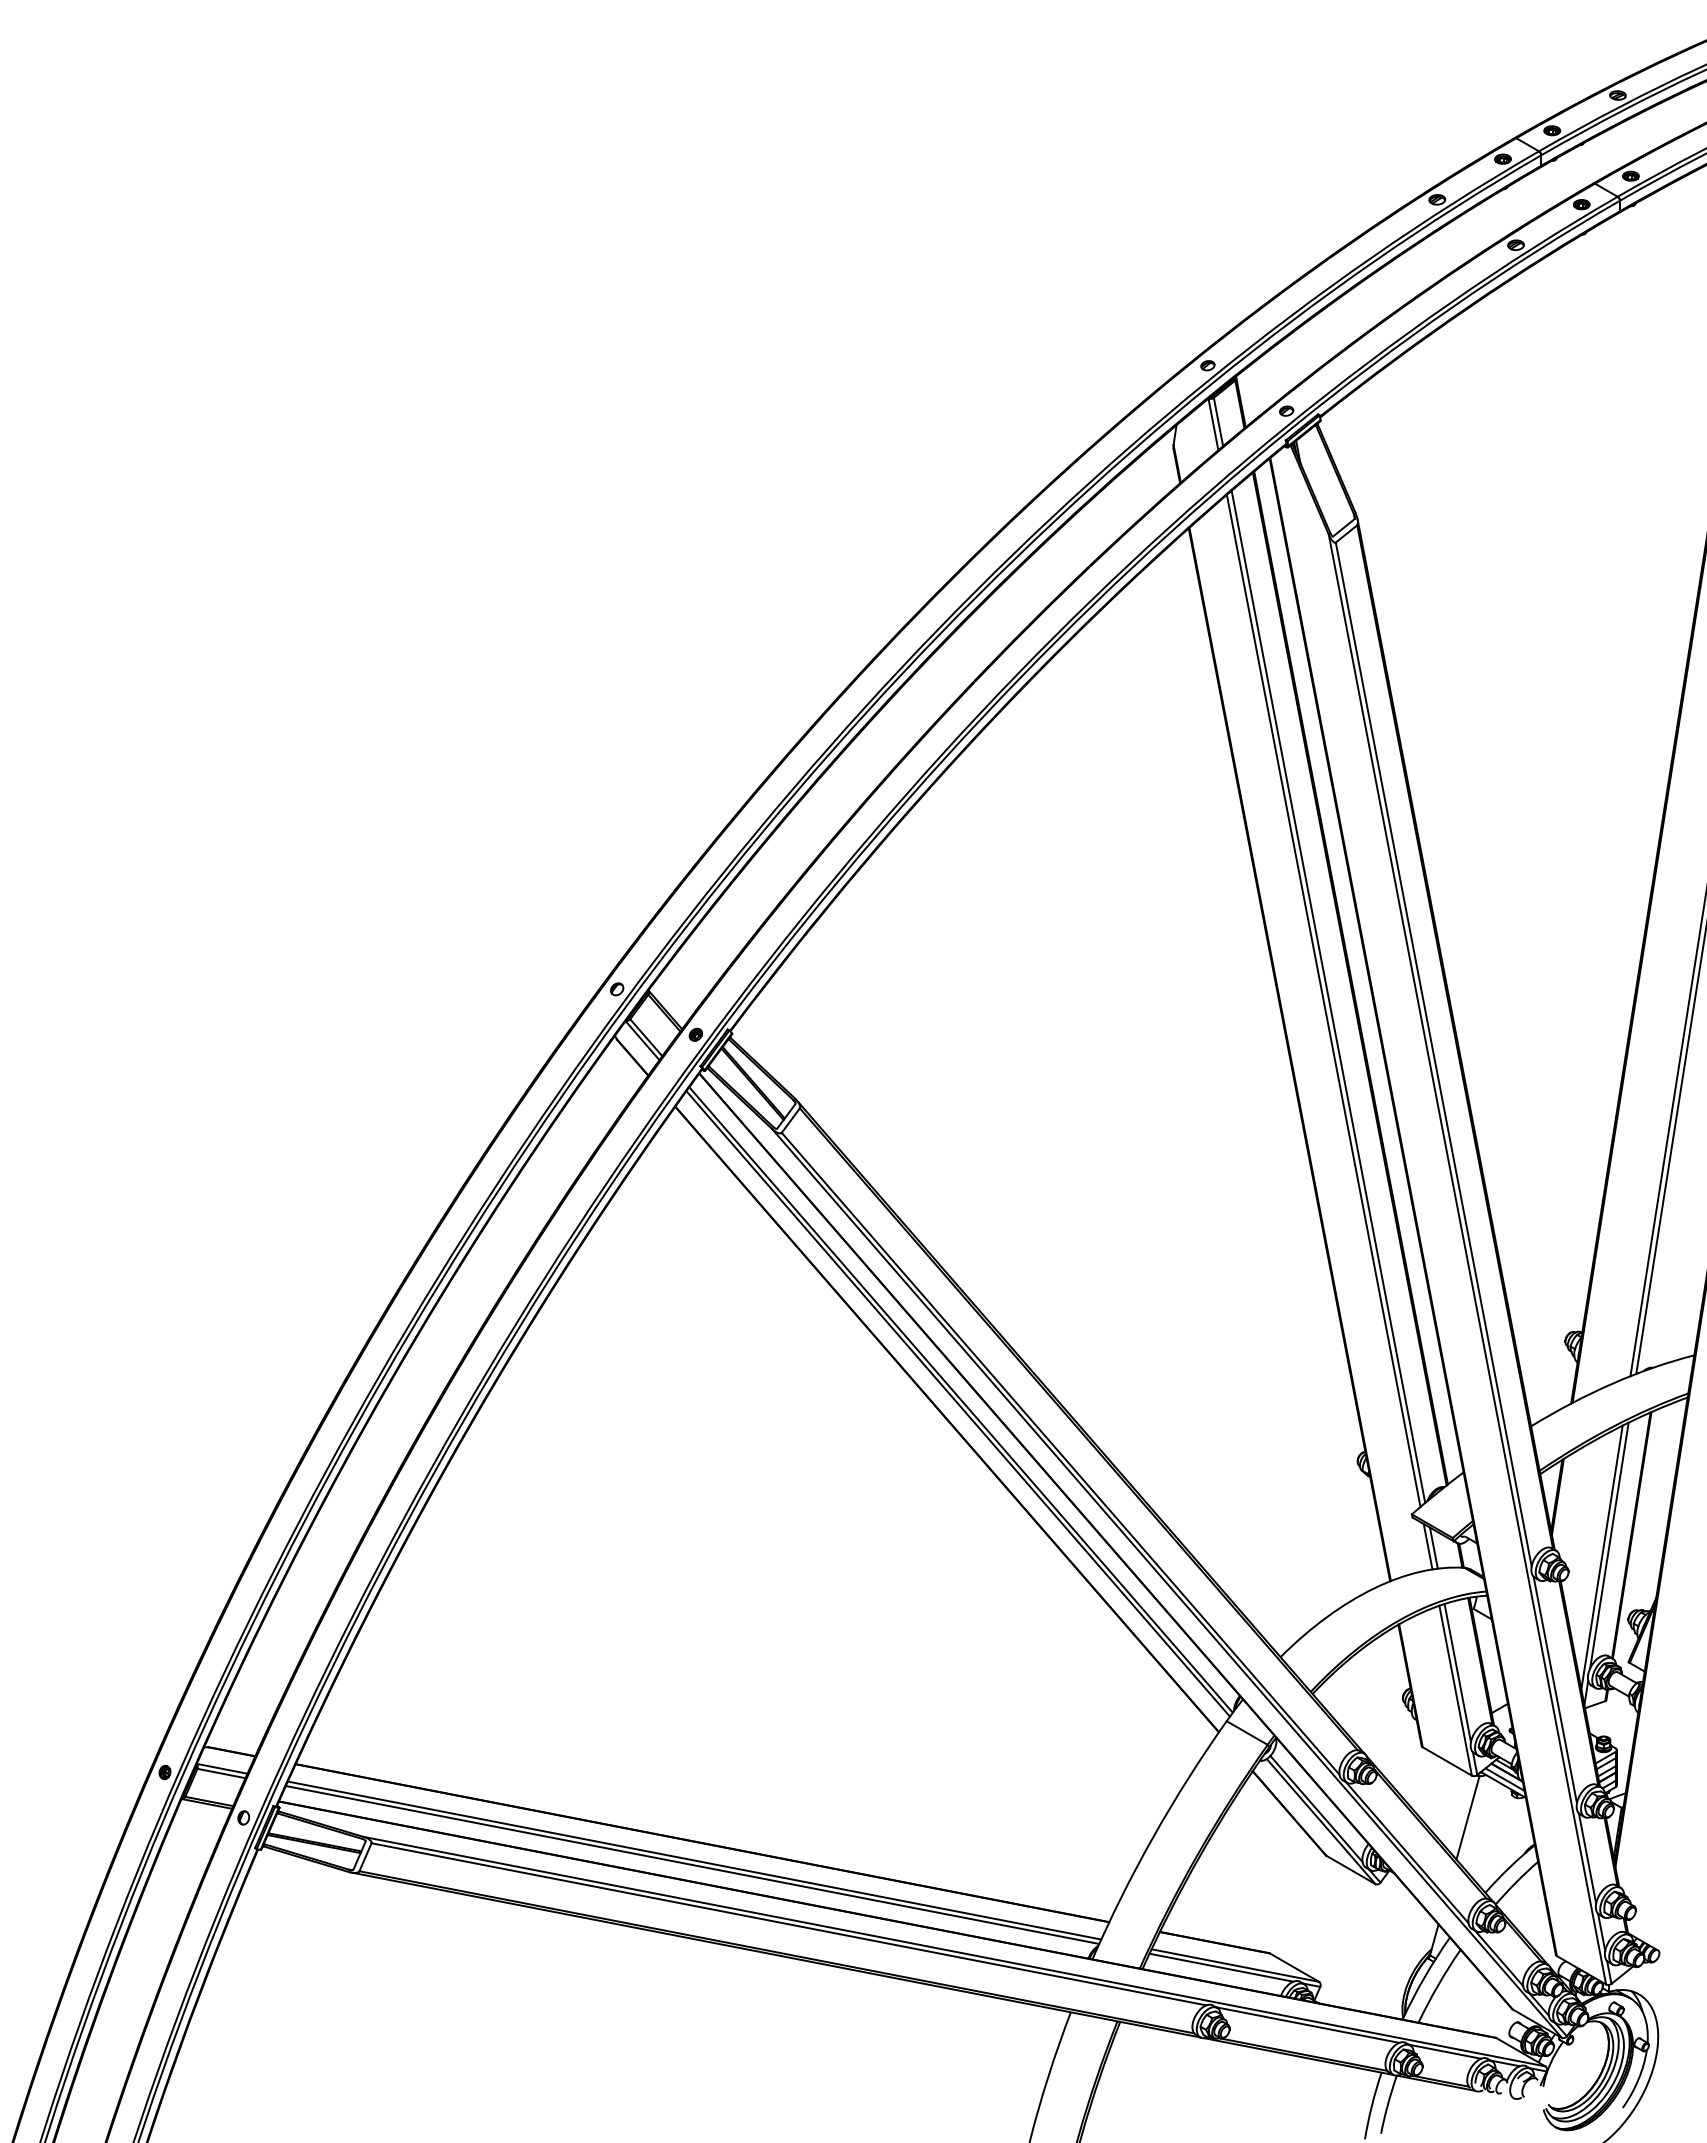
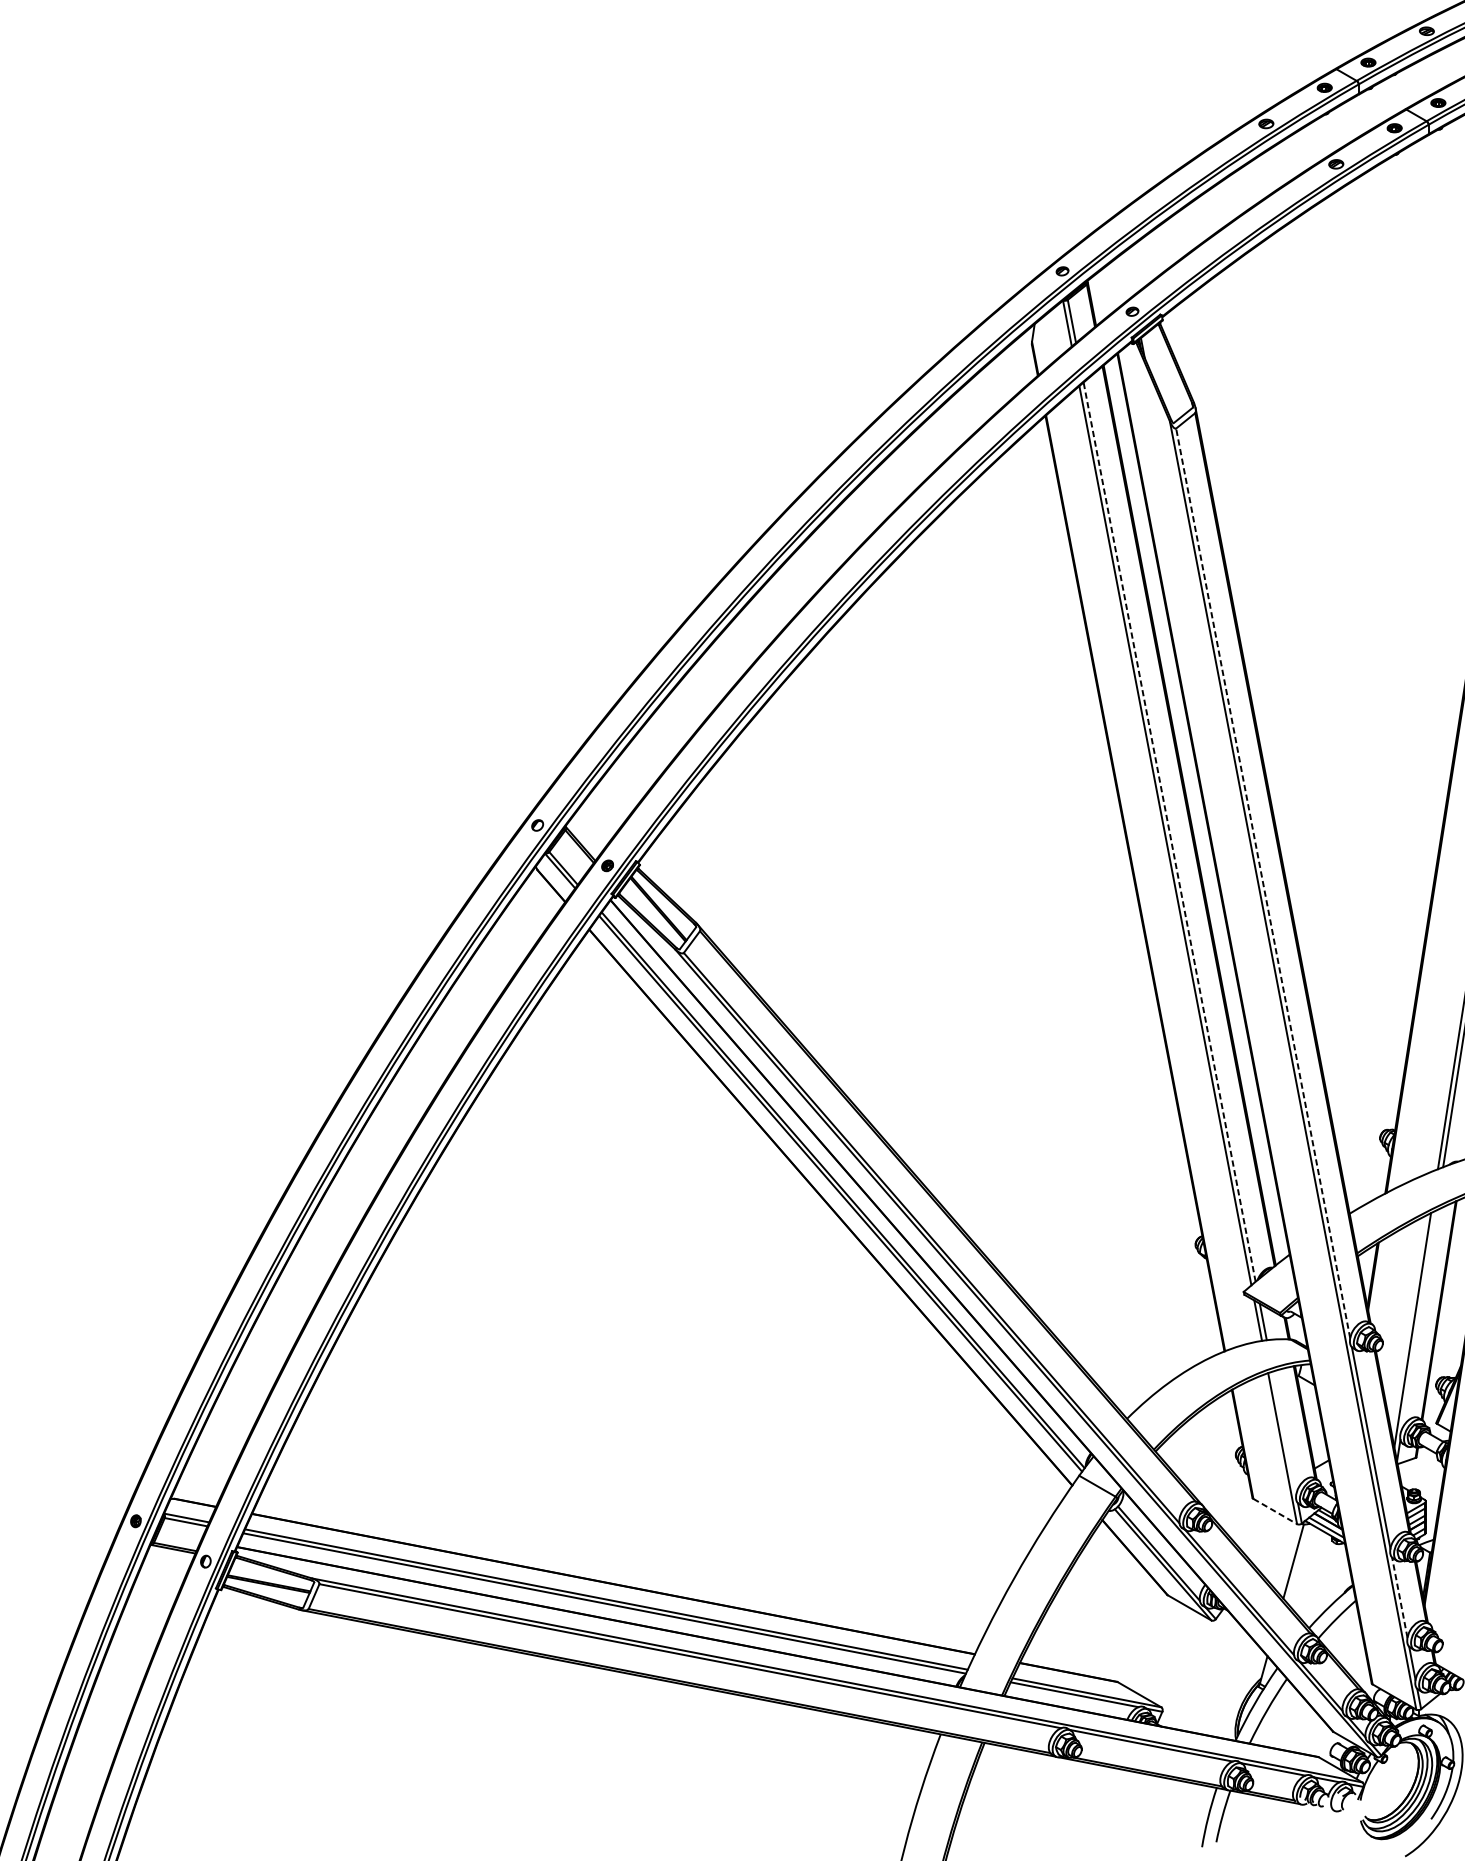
line: (1328, 996) -> (1169, 831), solid -> dashed
line: (1433, 1054) -> (1262, 883), solid -> dashed
line: (1609, 1545) -> (1419, 1319), removed
line: (1457, 1672) -> (1284, 1432), removed
line: (1447, 1761) -> (1275, 1511), solid -> dashed
line: (1587, 1858) -> (1399, 1597), solid -> dashed

